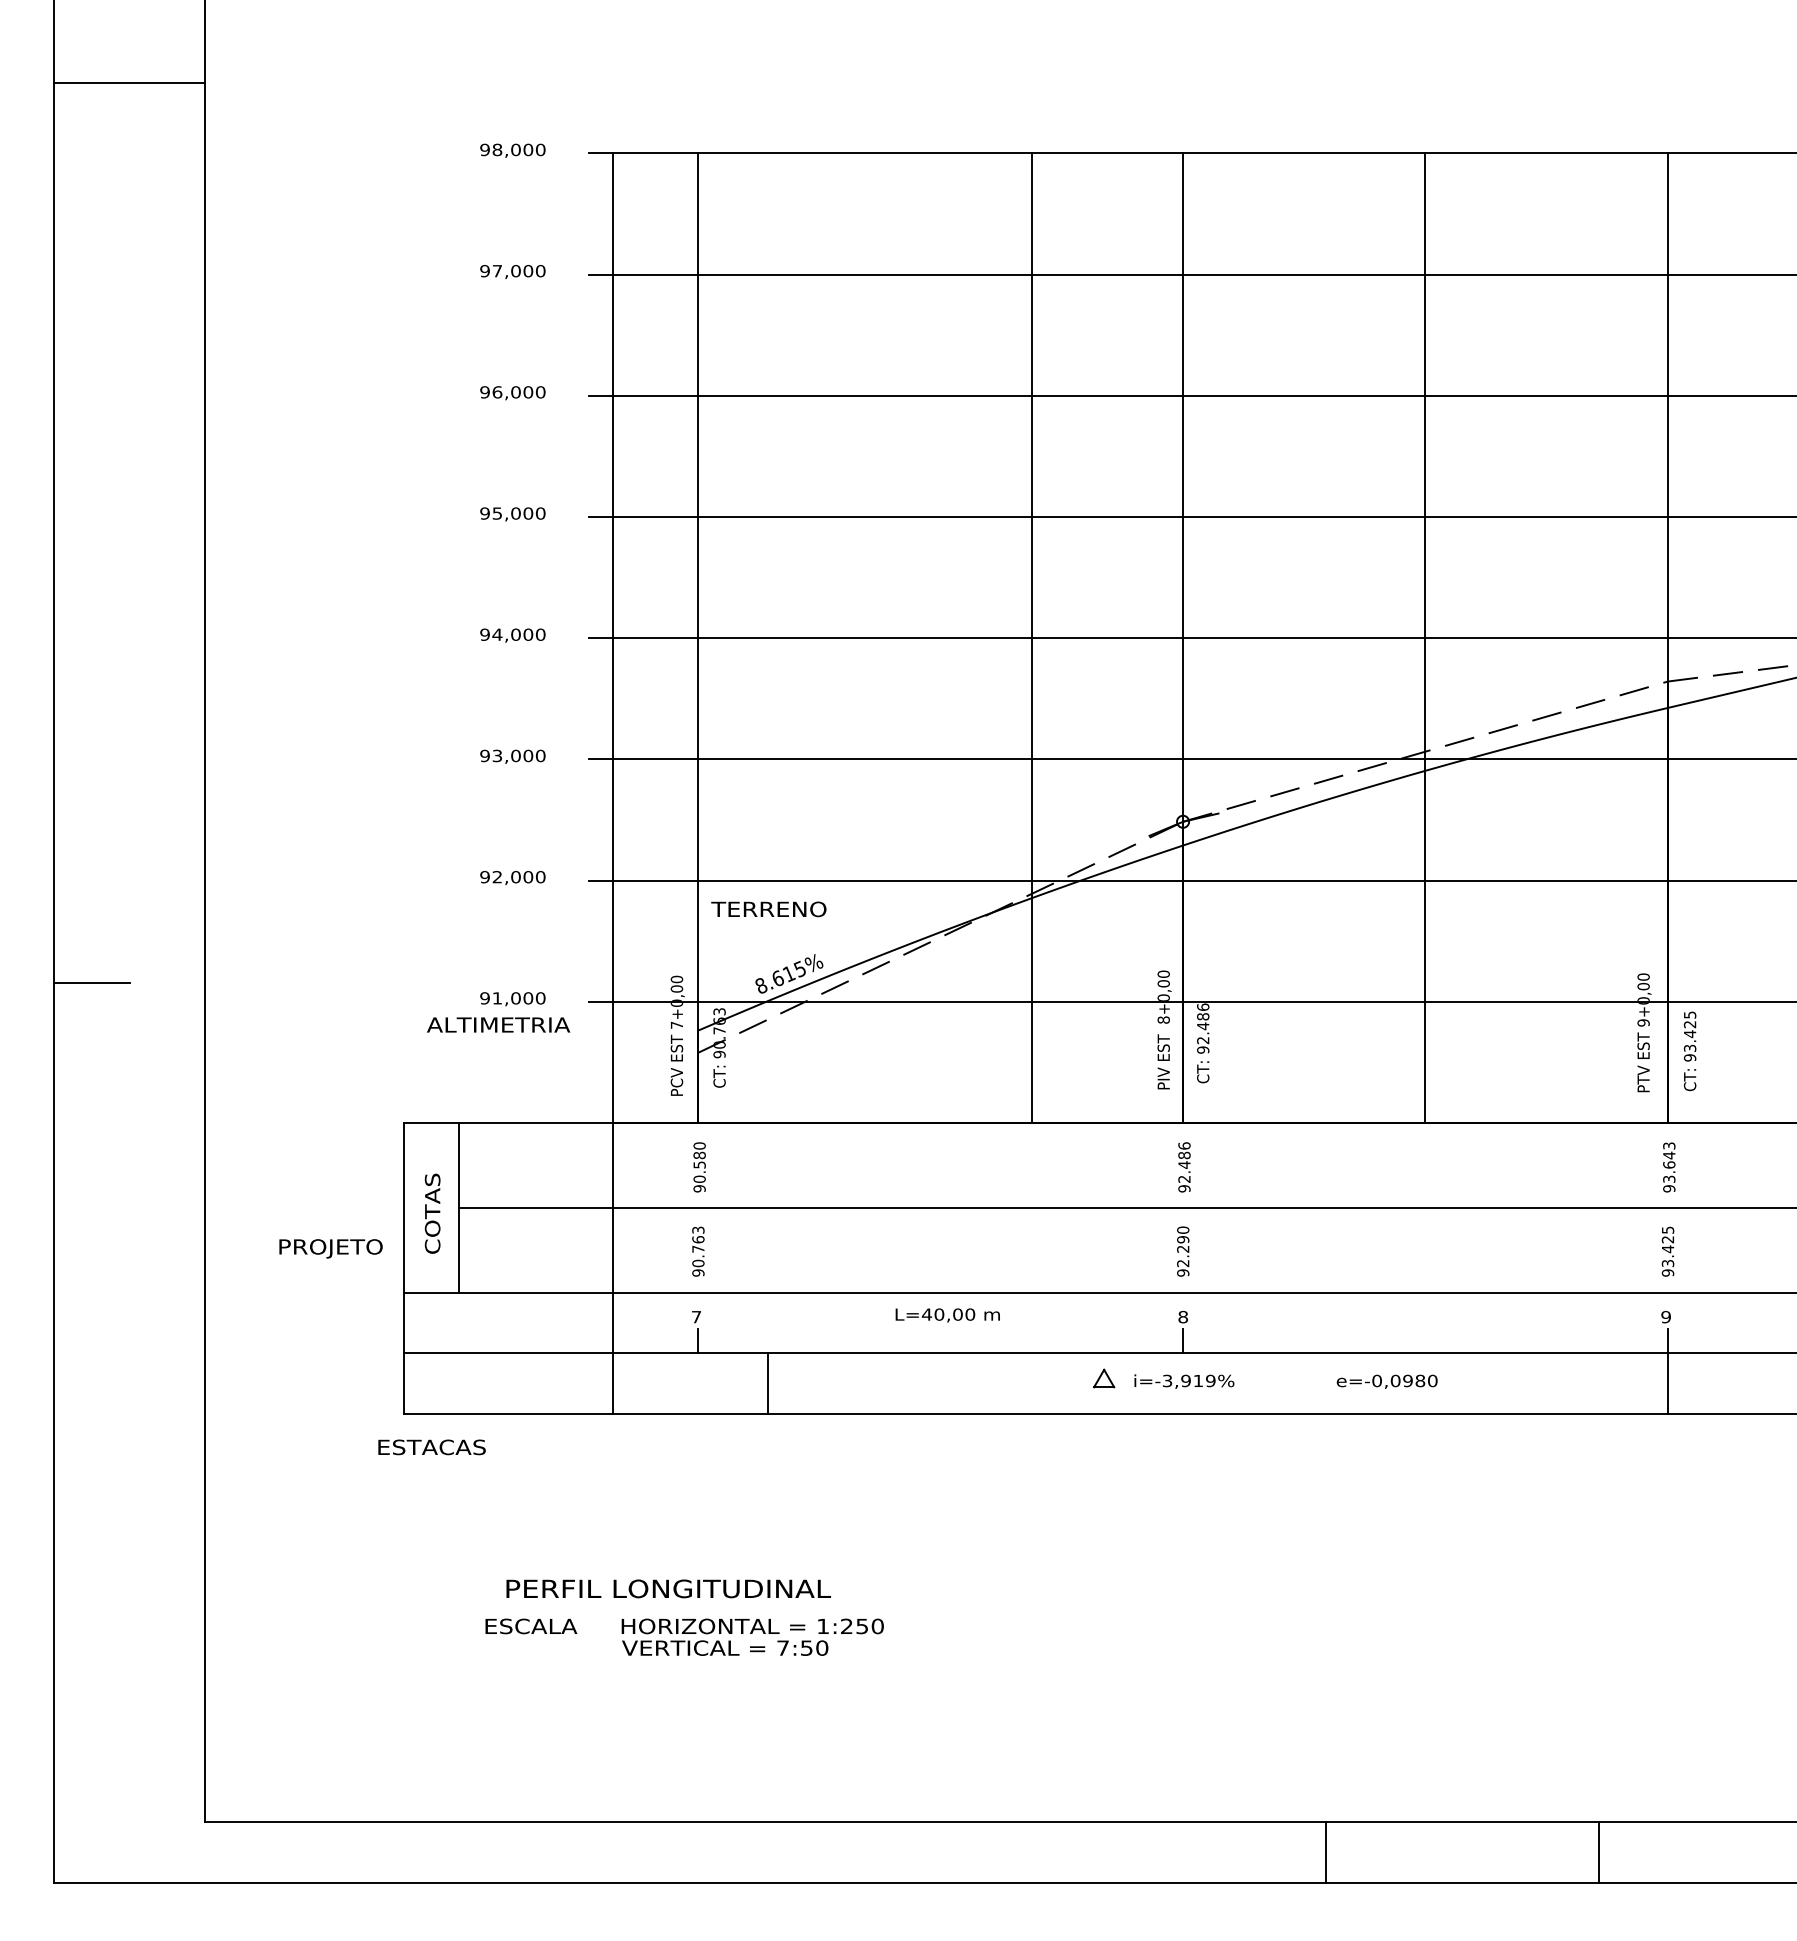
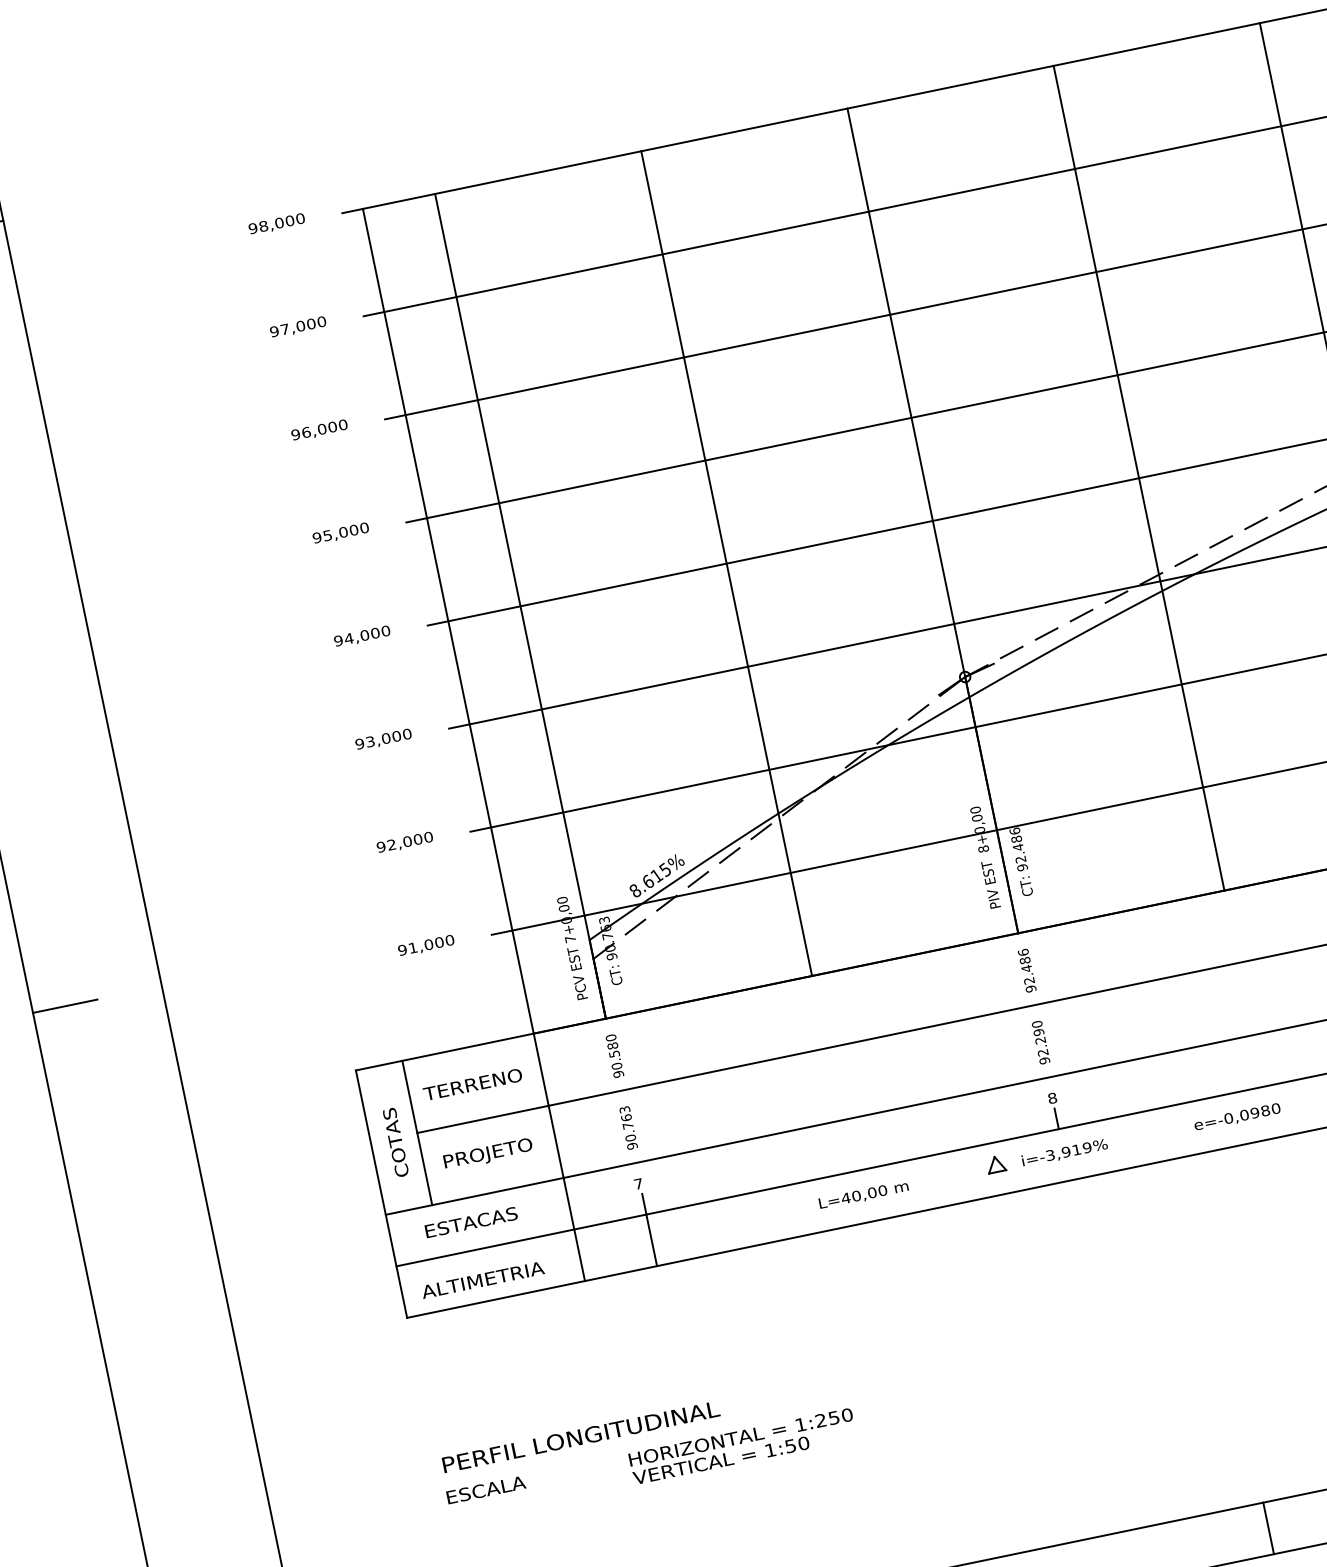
line: (1031, 638) -> (726, 563), moved
text: (768, 909) -> (472, 1084), moved
text: (498, 1024) -> (482, 1279), moved
text: (330, 1248) -> (487, 1154), moved
text: (947, 1315) -> (863, 1195), moved
line: (768, 1383) -> (651, 1240), moved
text: (431, 1447) -> (470, 1222), moved
text: (668, 1588) -> (580, 1436), moved
text: (531, 1626) -> (486, 1489), moved
text: (782, 1647) -> (769, 1449), 7:50 -> 1:50

